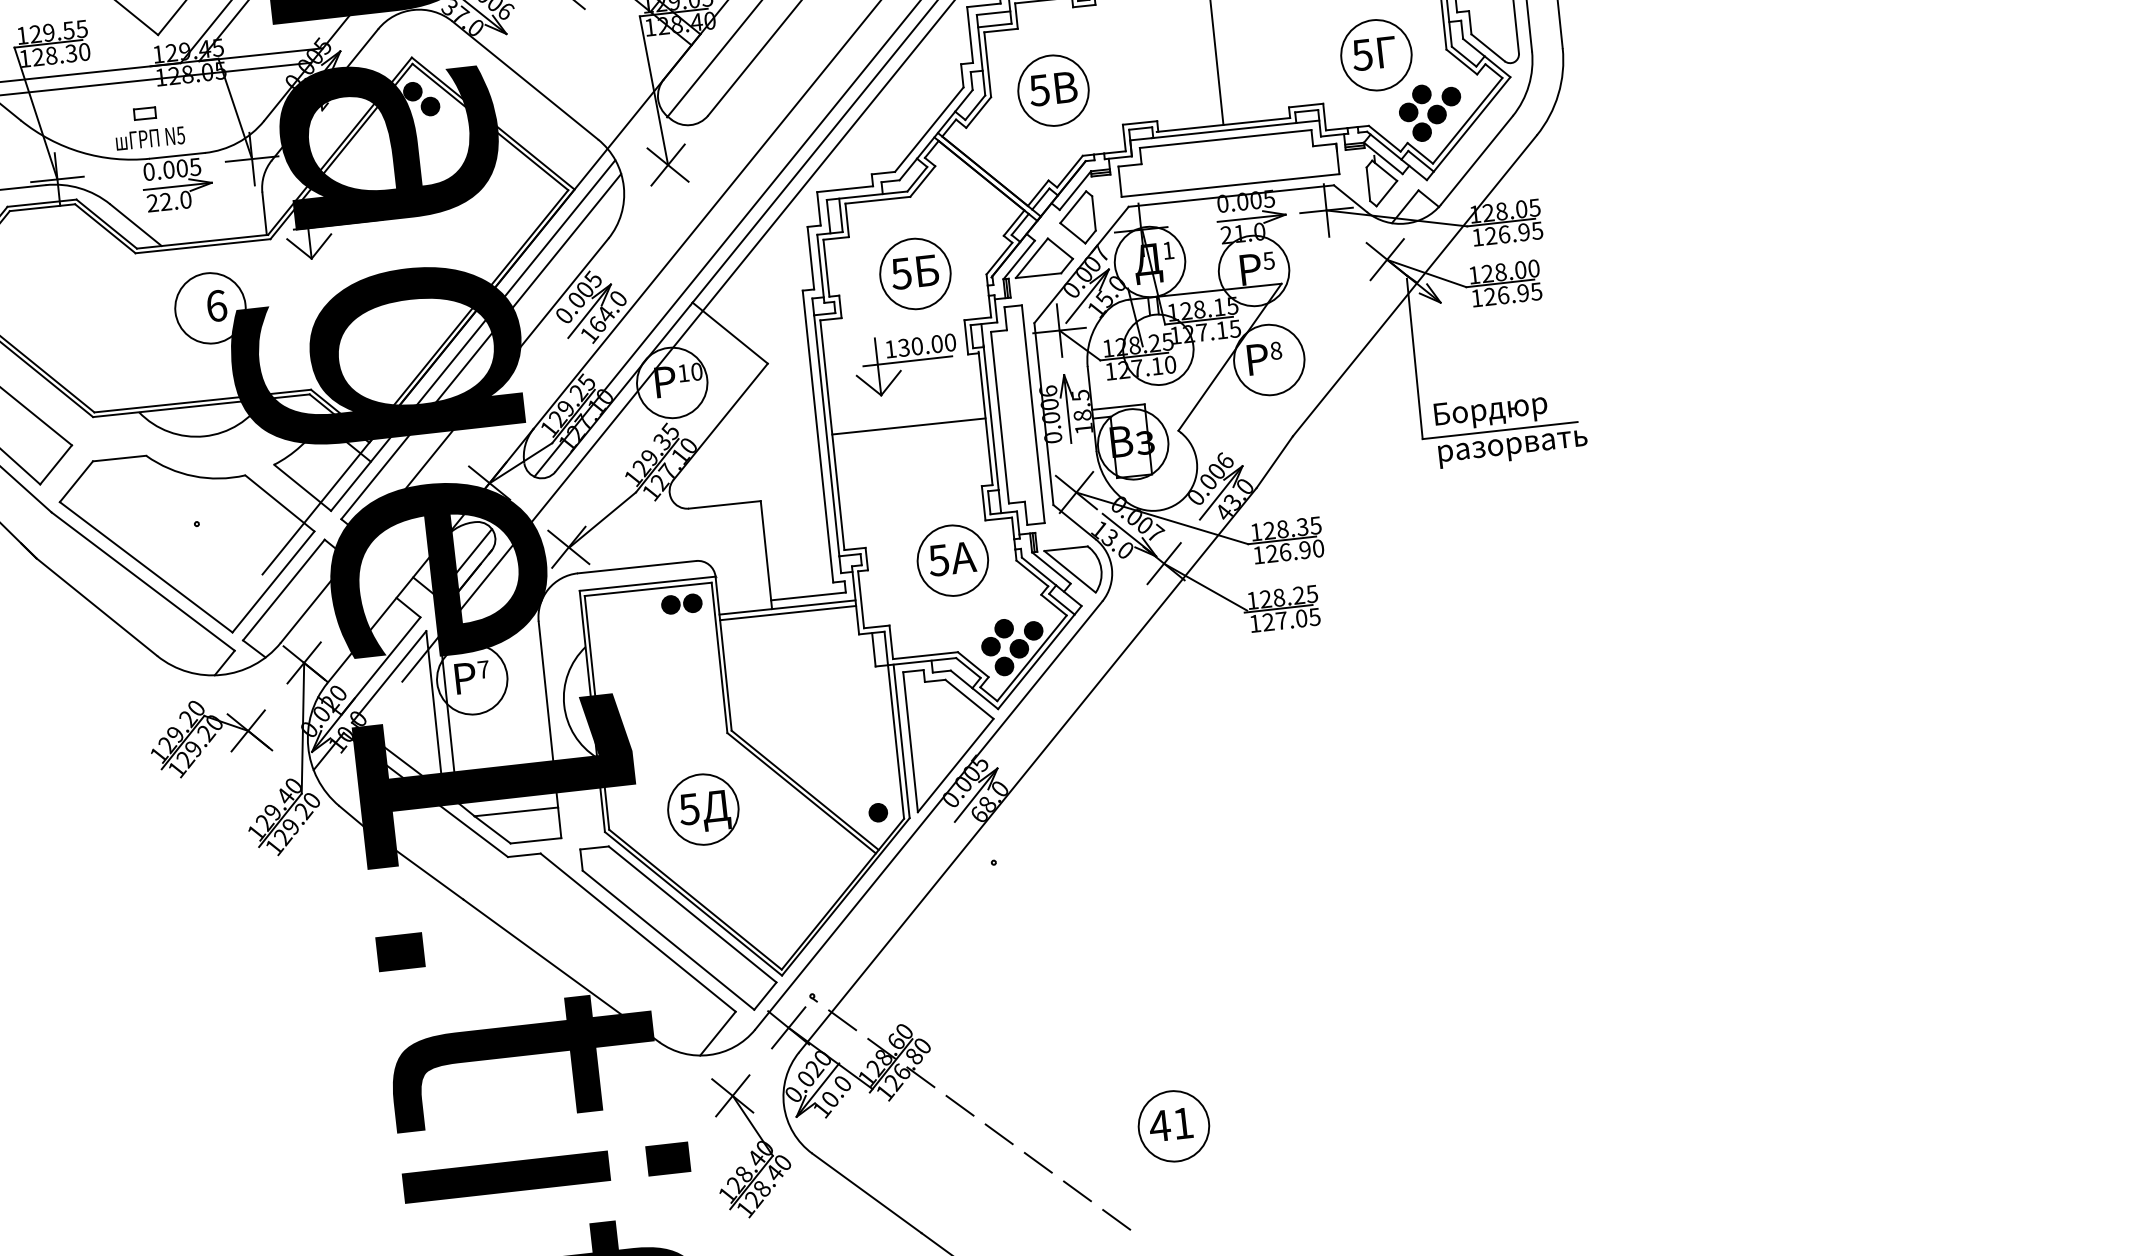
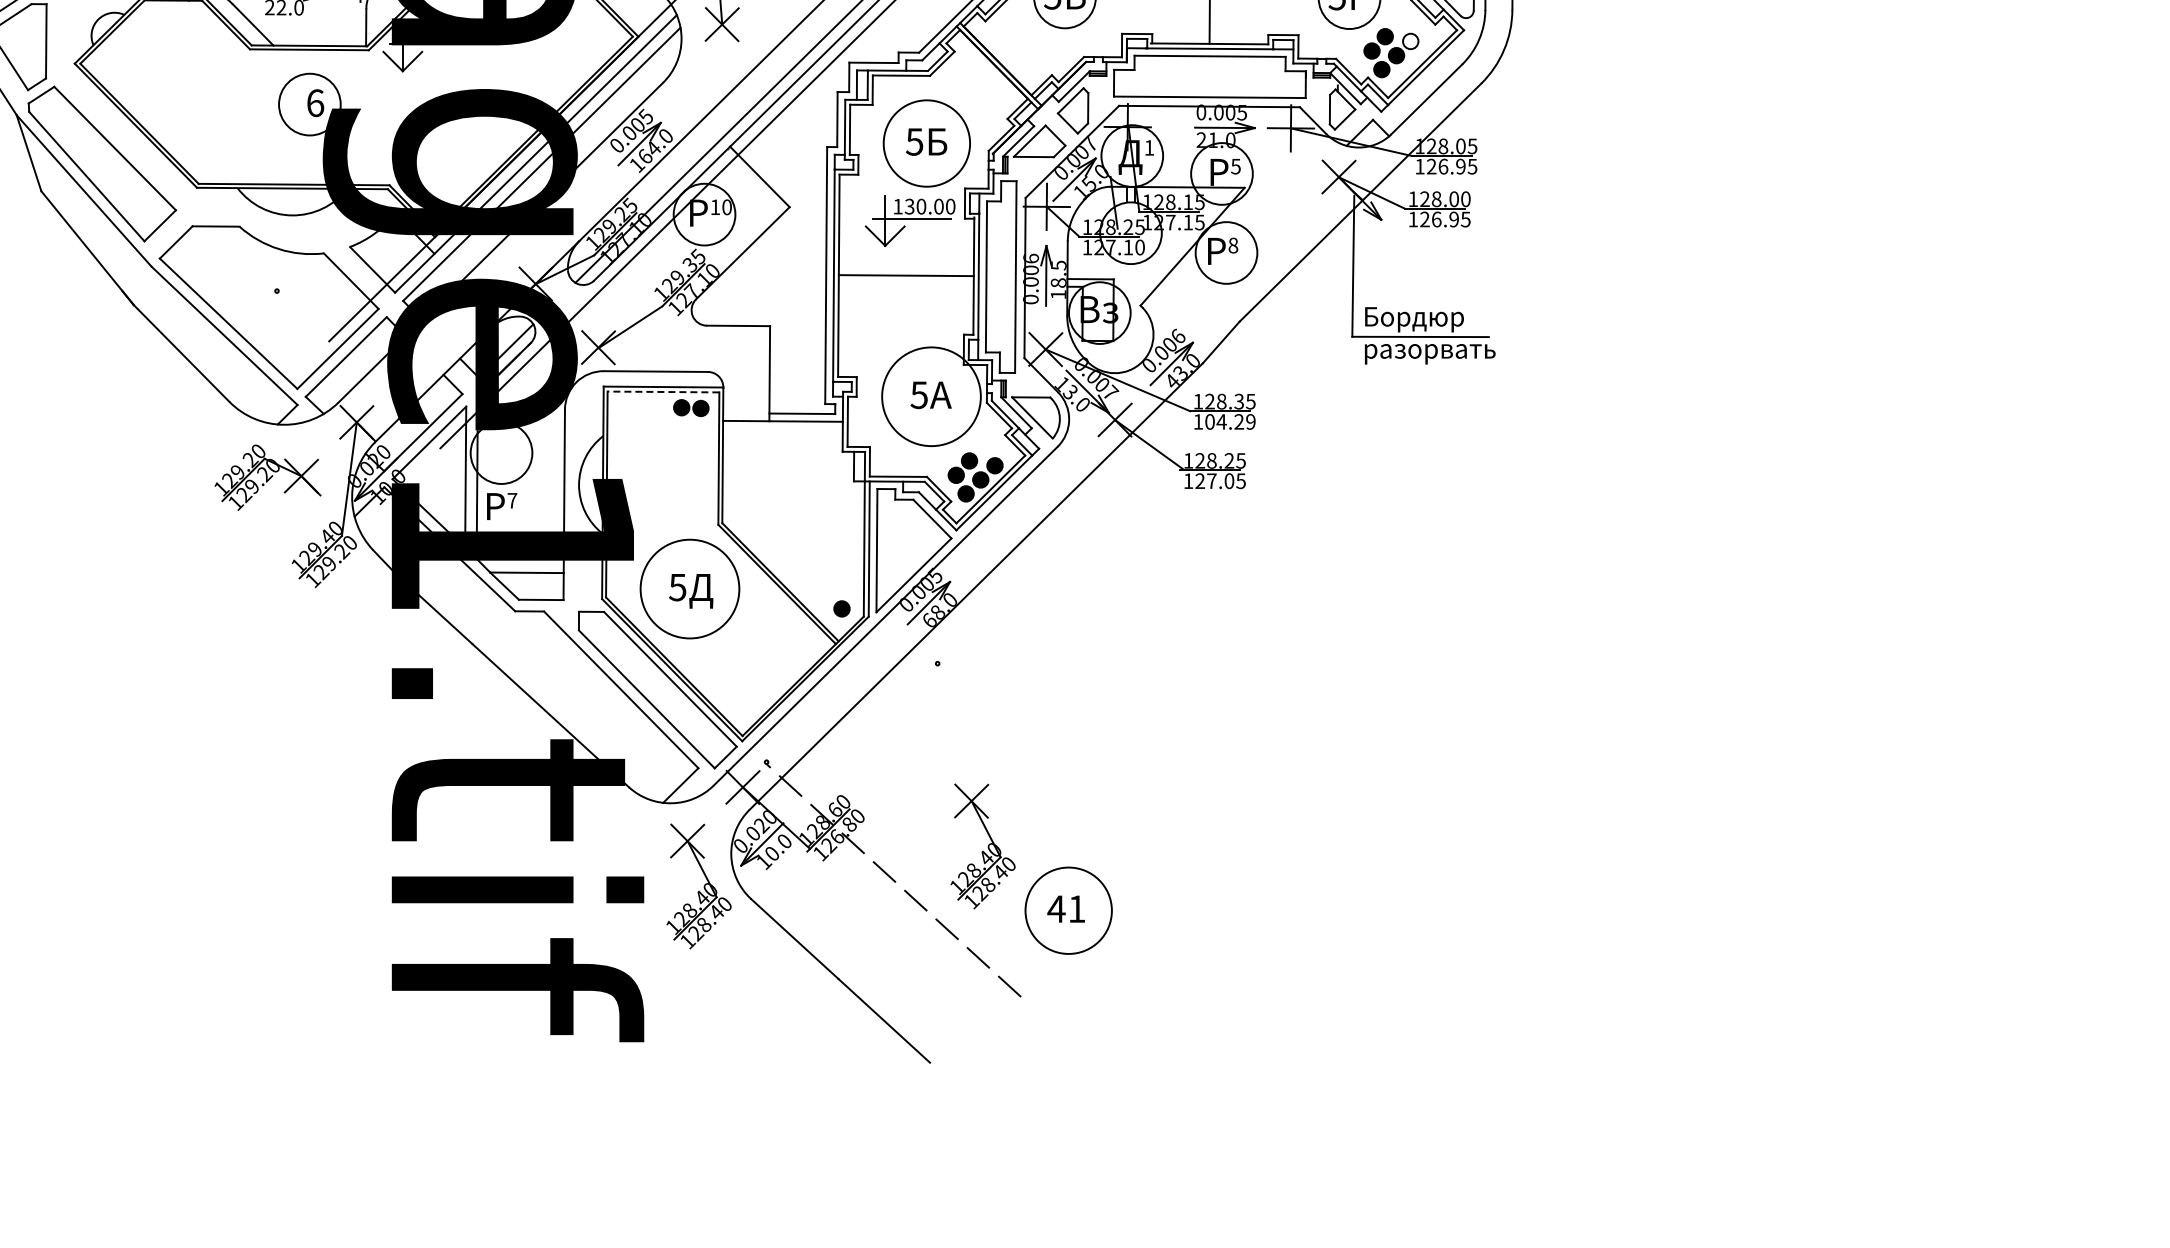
fill: (1451, 96) -> (1410, 41), removed
circle: (914, 273) -> (926, 143), size x1.4
text: (1295, 550) -> (1230, 421), 126.90 -> 104.29
circle: (952, 560) -> (931, 396), size x1.6
line: (648, 589) -> (663, 392), solid -> dashed
line: (787, 612) -> (782, 425), removed
text: (473, 677) -> (502, 506), moved
circle: (702, 809) -> (689, 588), size x1.6
part: (1067, 1064) -> (982, 846), added
circle: (1173, 1126) -> (1068, 910), size x1.4

